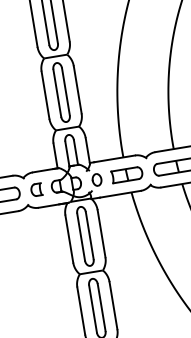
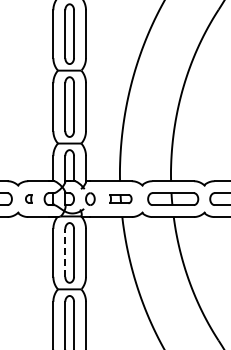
part: (126, 174) -> (120, 198), size x0.7
part: (35, 189) -> (28, 198), size x0.6
line: (81, 236) -> (65, 252), solid -> dashed

